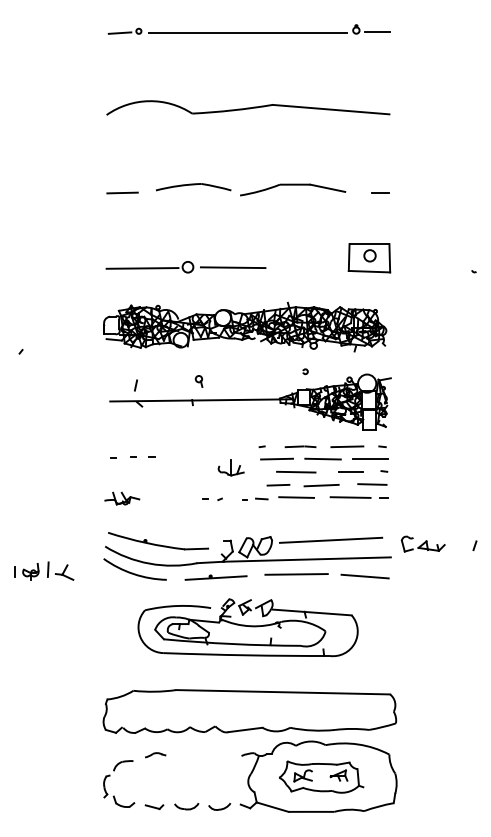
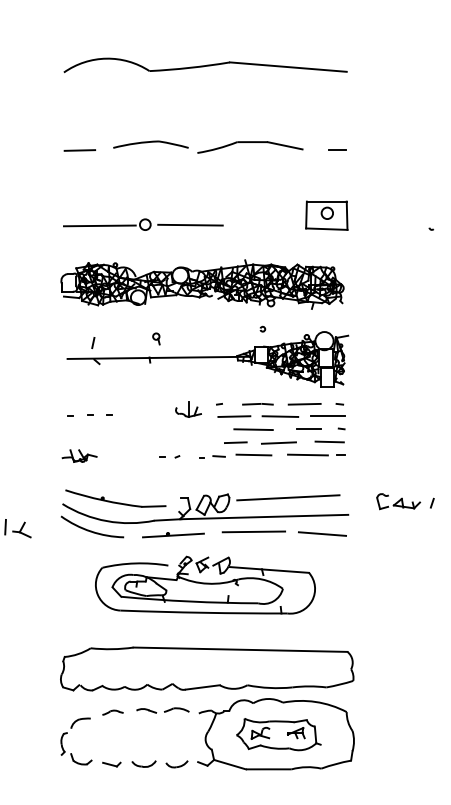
part: (230, 467) -> (187, 408), moved
part: (422, 543) -> (397, 500), moved
part: (205, 752) -> (162, 709), added

